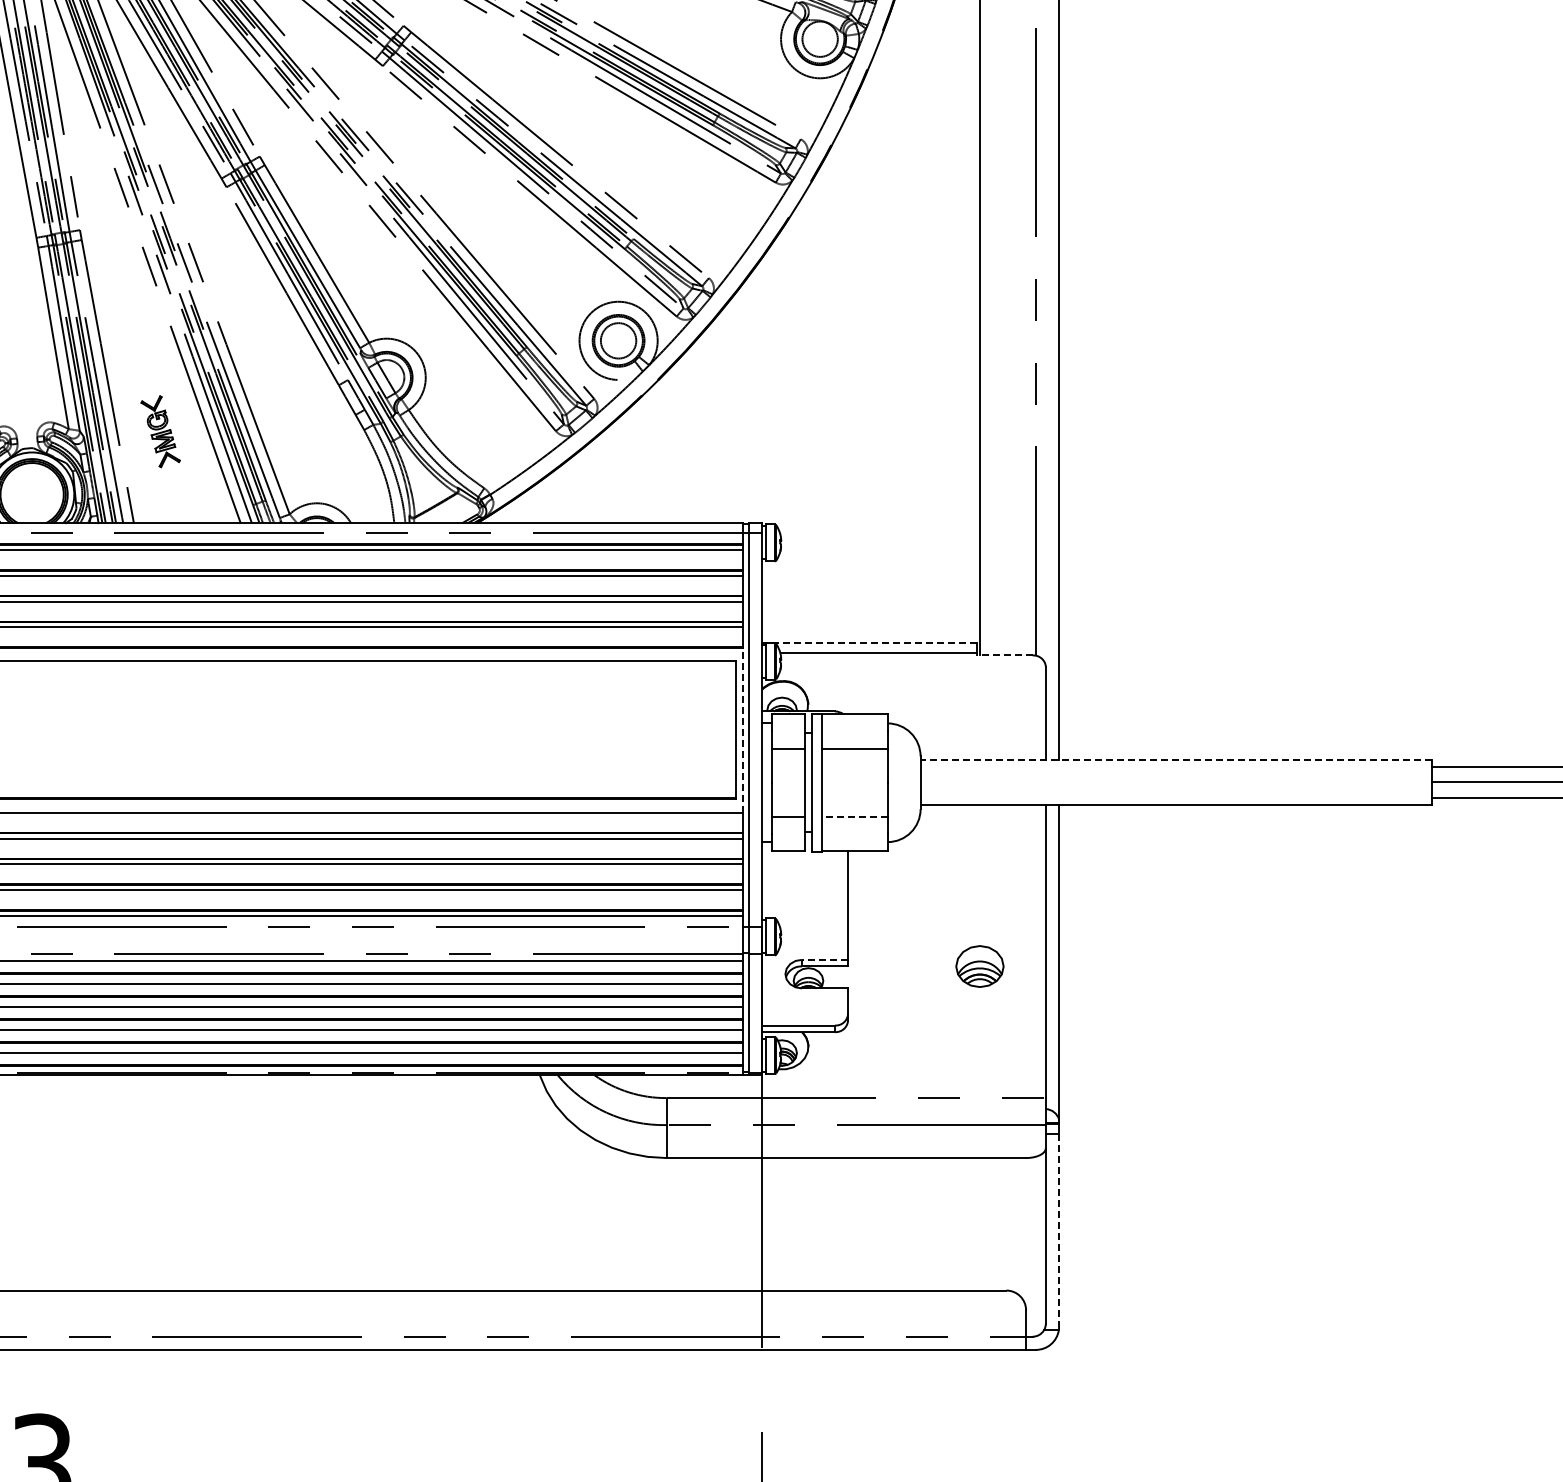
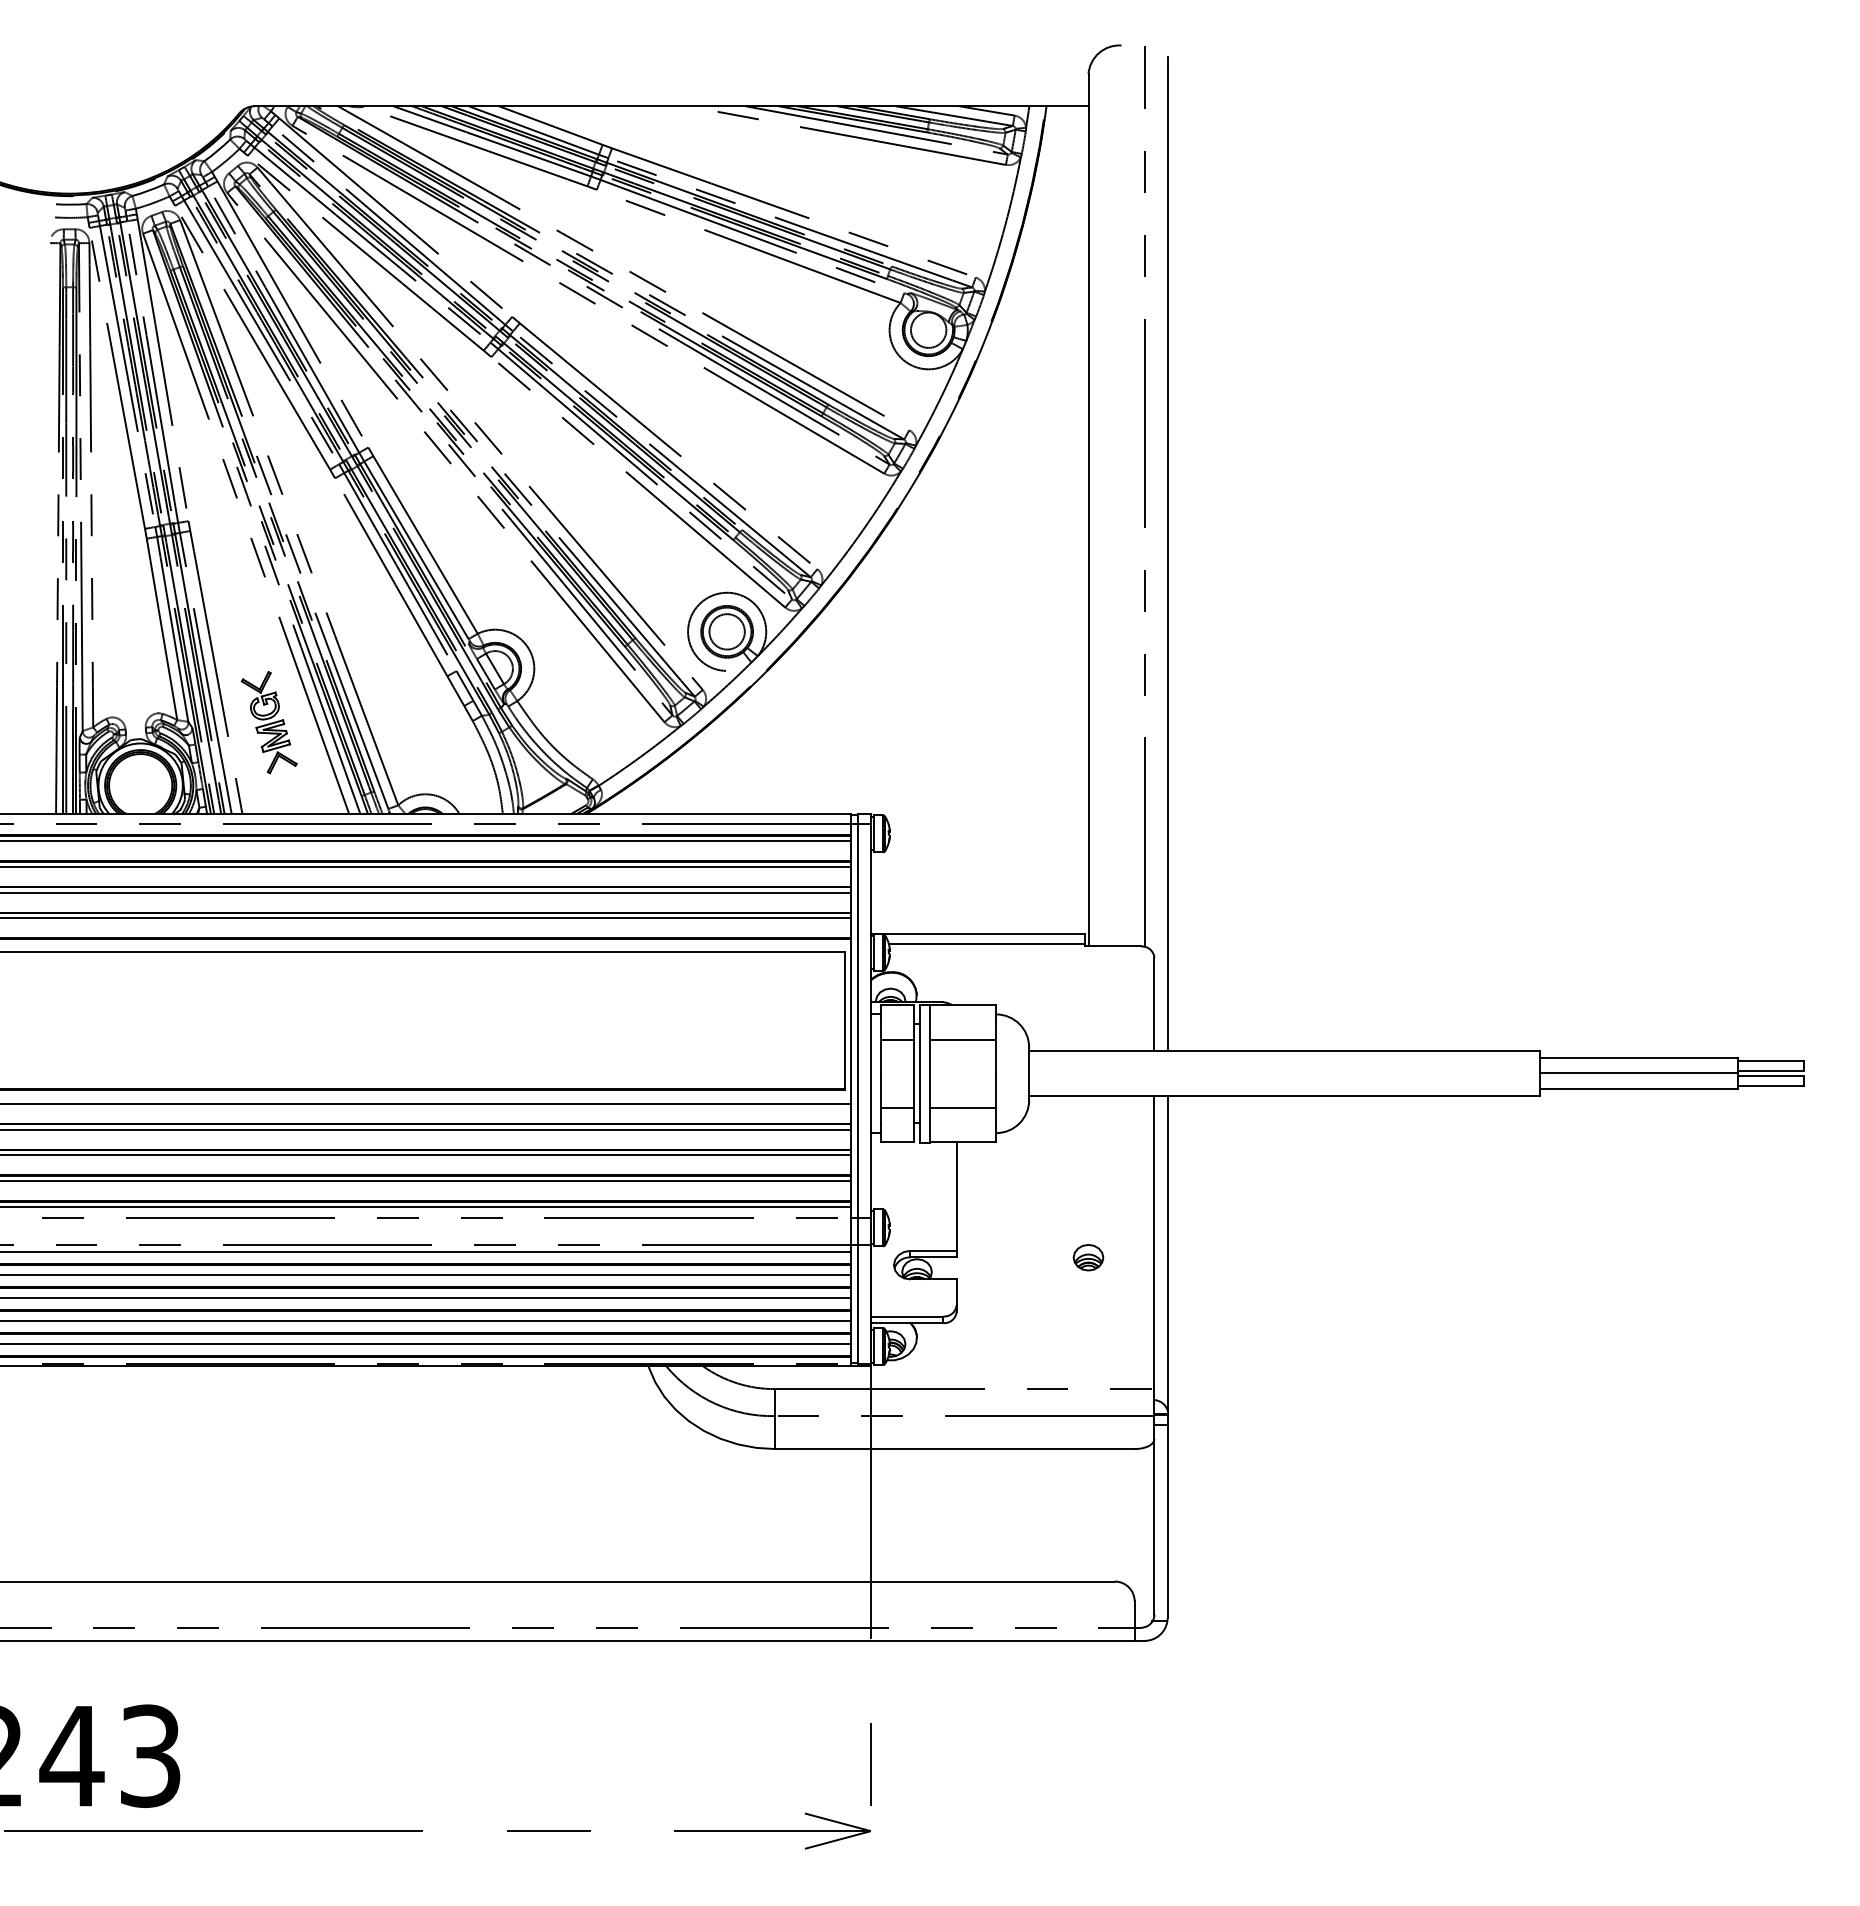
part: (159, 431) -> (268, 722), size x1.43
line: (868, 642) -> (977, 933), dashed -> solid
line: (1003, 655) -> (1112, 946), dashed -> solid
line: (742, 730) -> (851, 1021), dashed -> solid
line: (1175, 760) -> (1284, 1051), dashed -> solid
line: (854, 817) -> (963, 1108), dashed -> solid
line: (824, 959) -> (933, 1250), dashed -> solid
part: (979, 966) -> (1088, 1257), size x0.62
line: (1058, 1230) -> (1167, 1521), dashed -> solid

